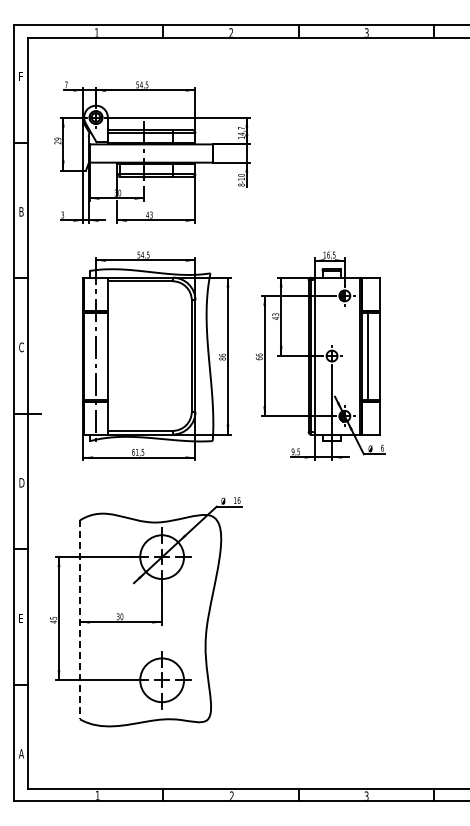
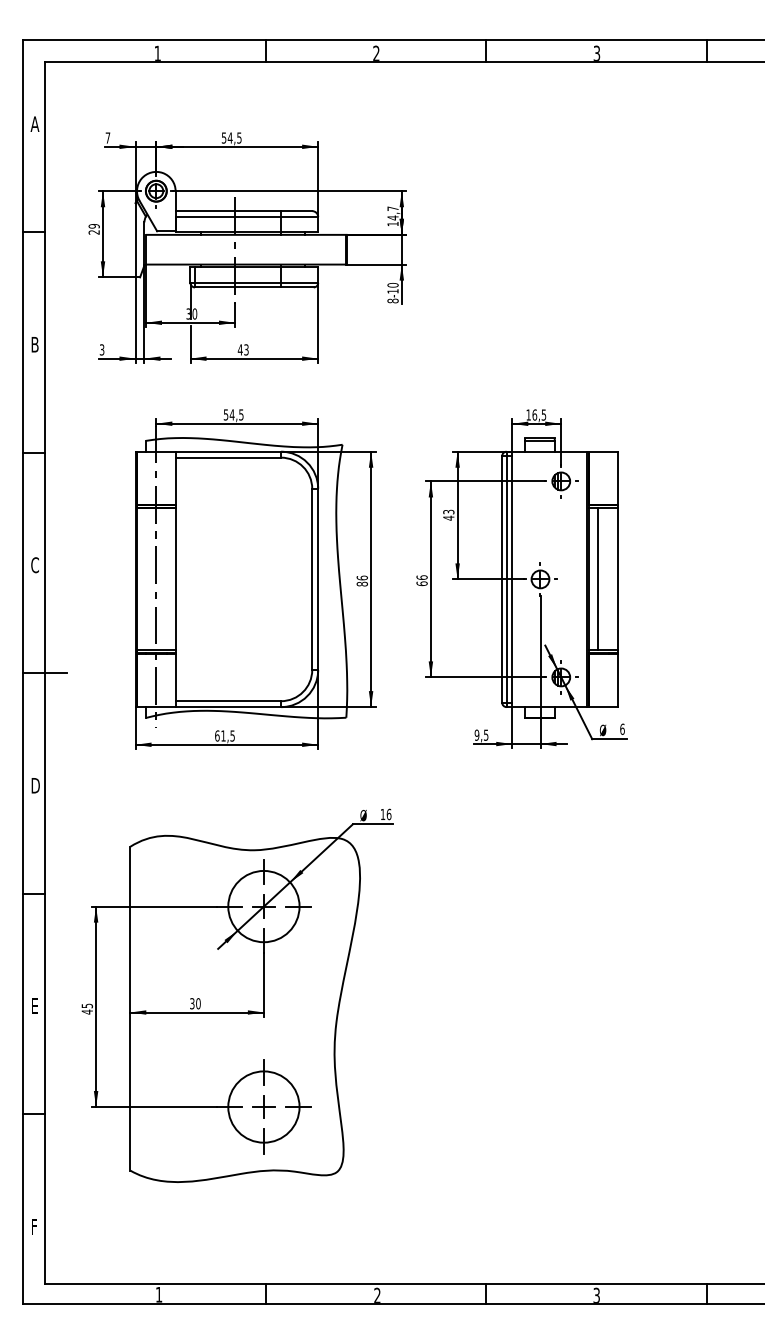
text: (20, 76) -> (33, 124), F -> A
line: (80, 620) -> (131, 1009), dashed -> solid
text: (21, 753) -> (35, 1226), A -> F

